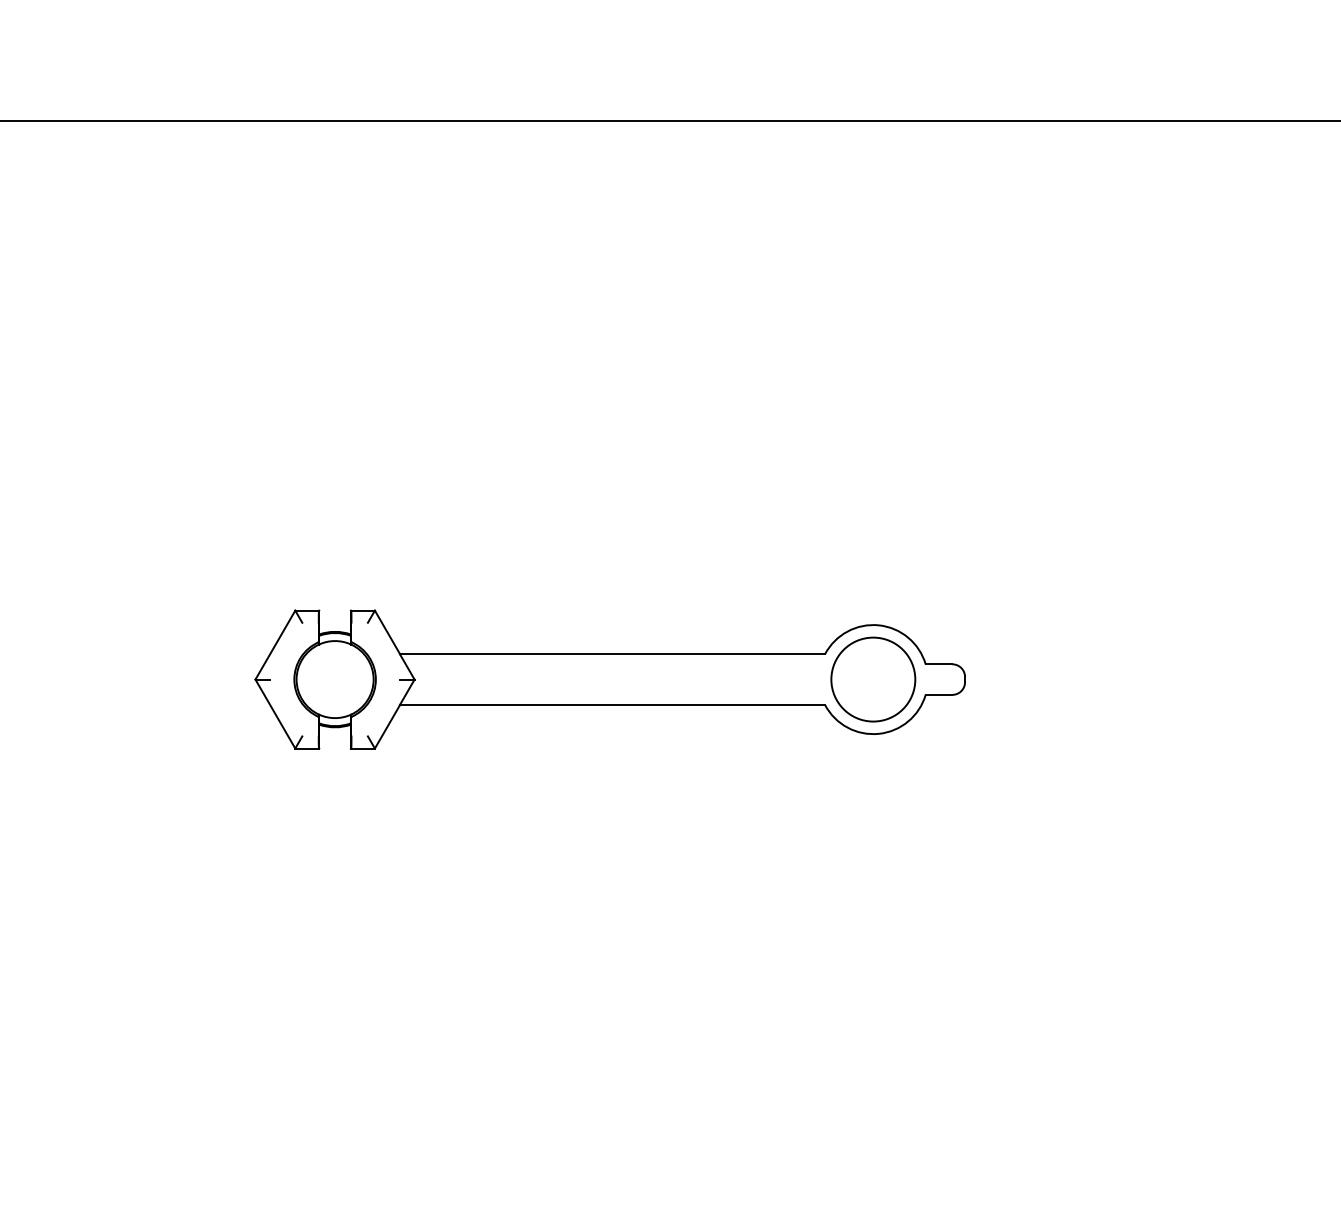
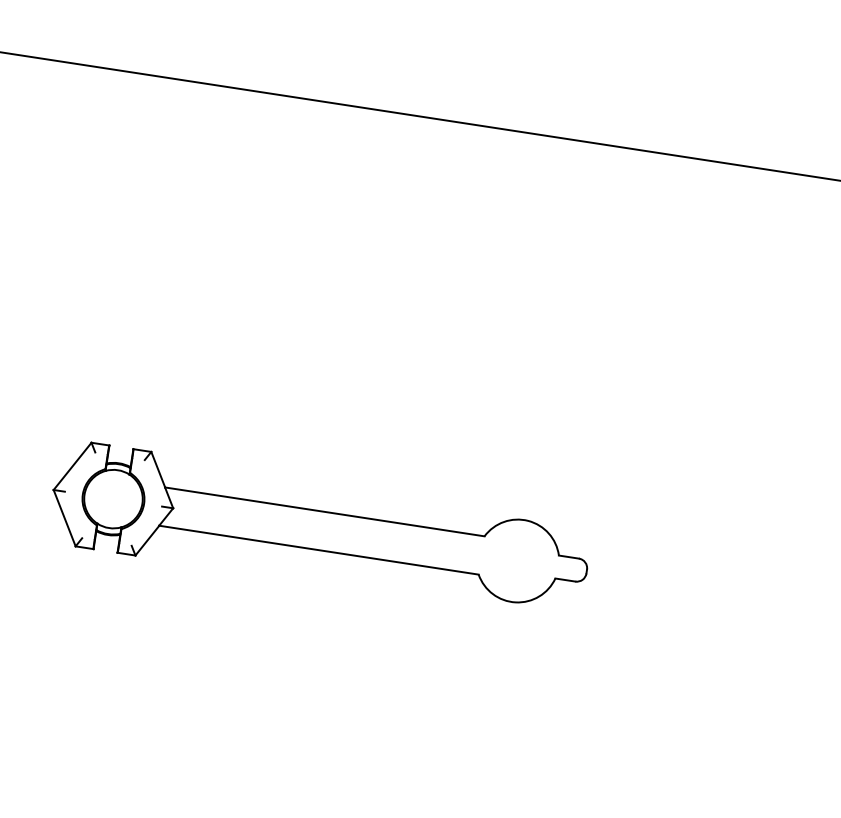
circle: (873, 679) -> (517, 560), removed

